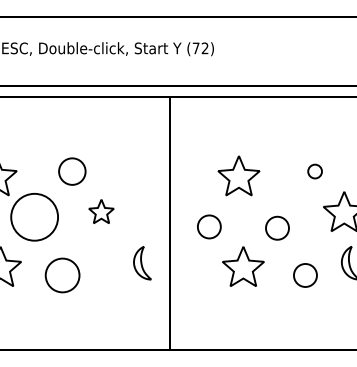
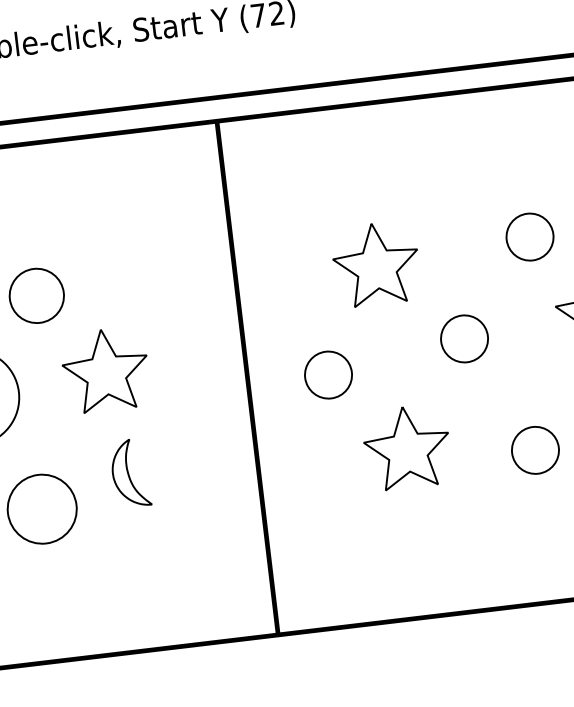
circle: (314, 171) -> (528, 236), size x1.67
part: (101, 211) -> (105, 369), size x1.67
circle: (277, 227) -> (464, 337), moved
part: (142, 263) -> (130, 473), moved

